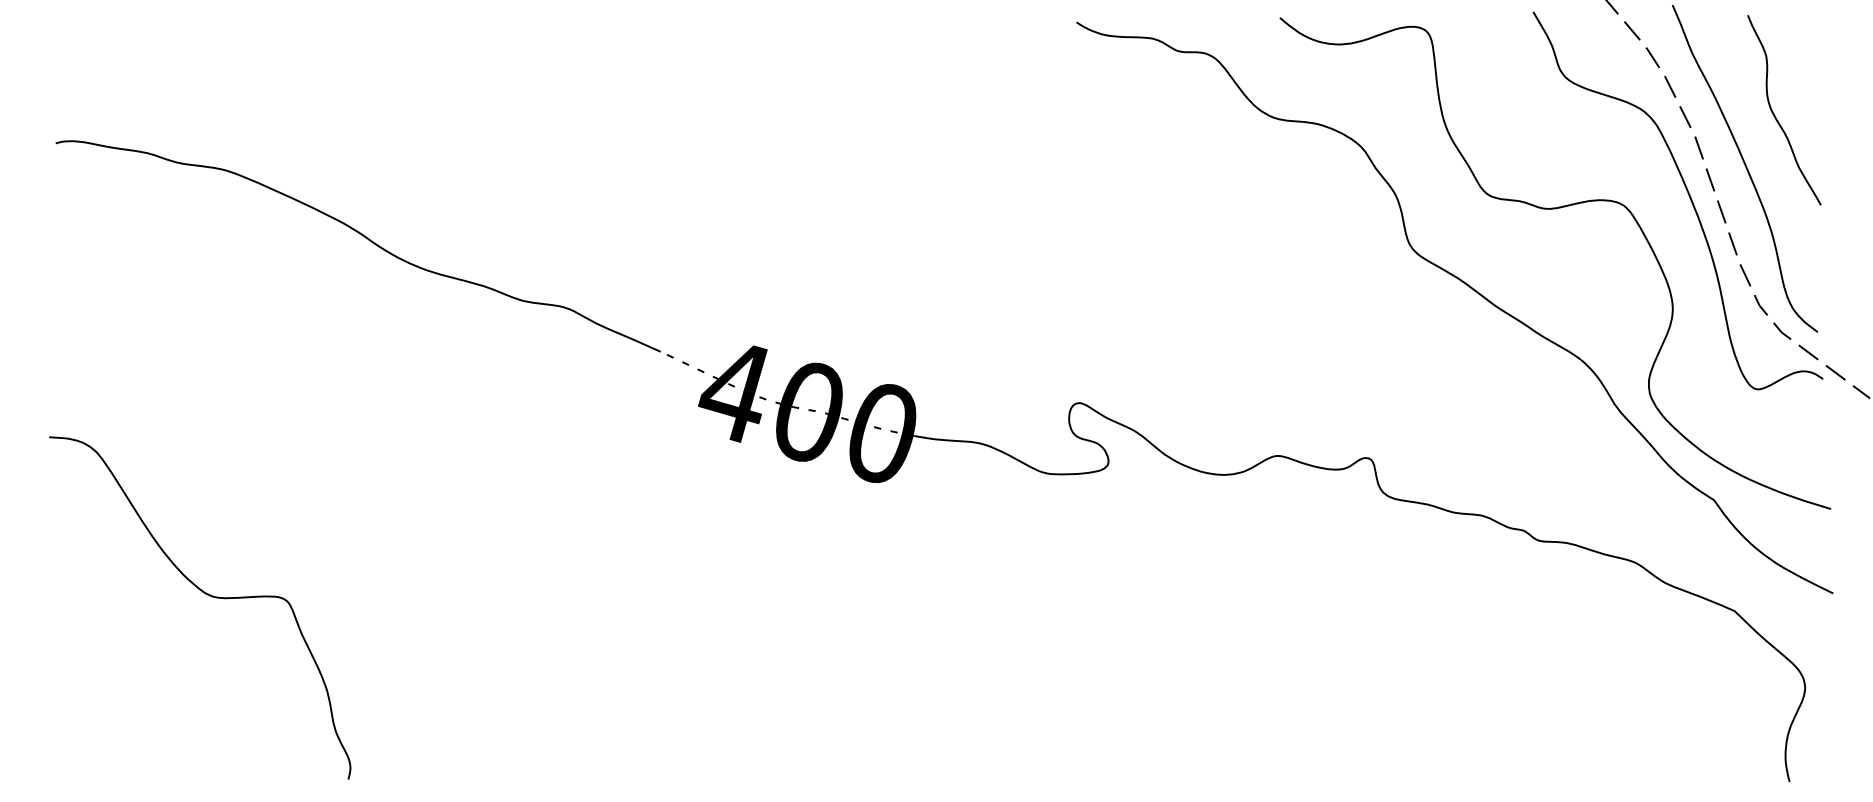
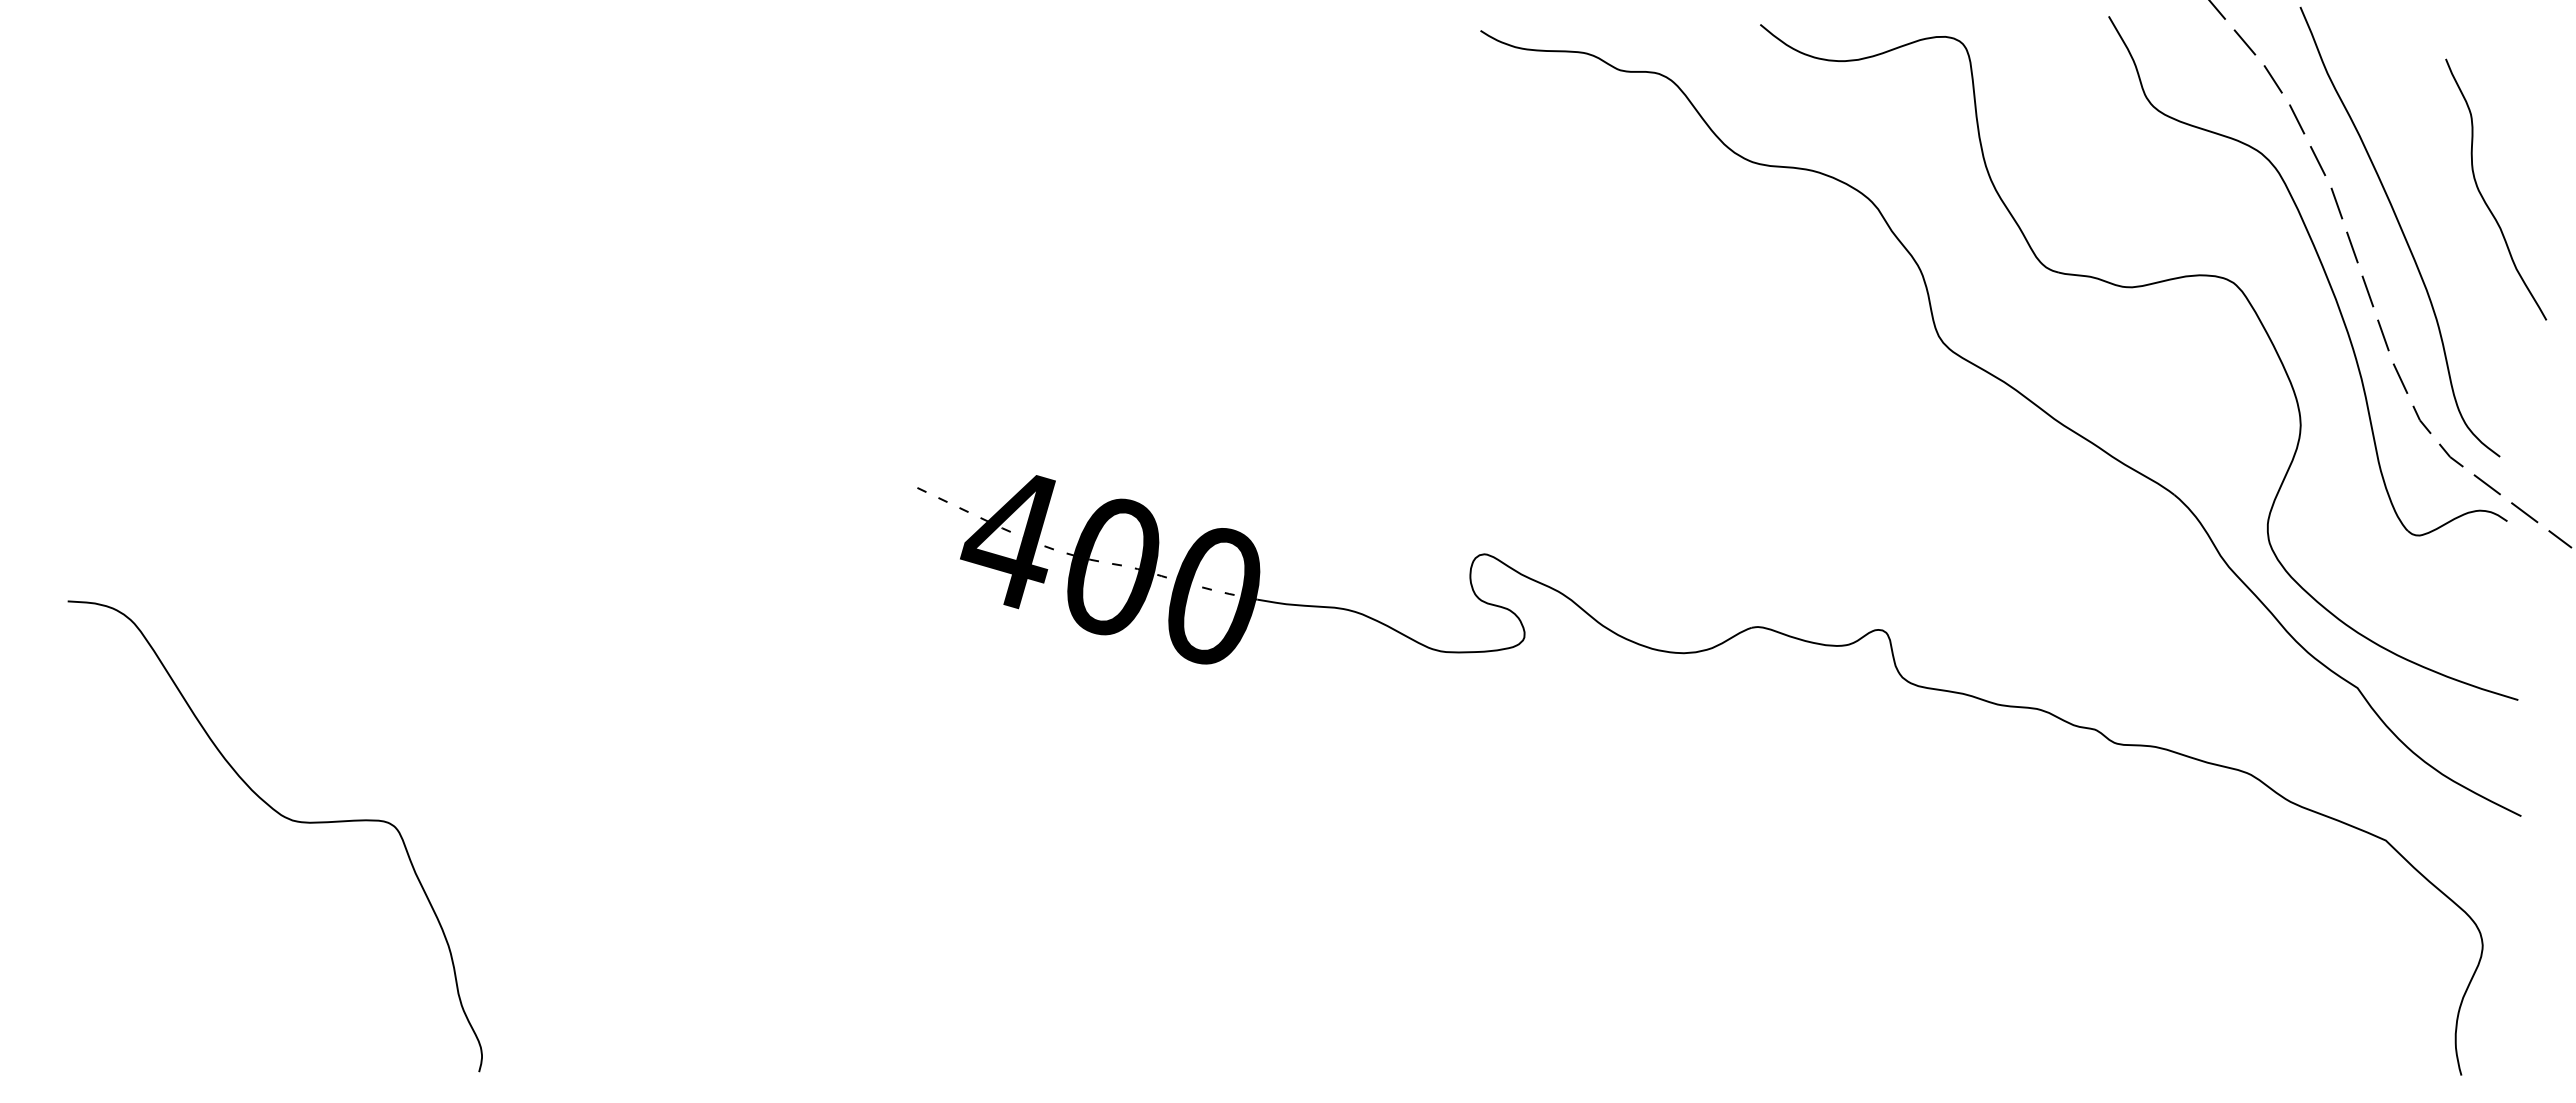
curve: (1775, 116) -> (2484, 198), moved
curve: (365, 238) -> (502, 327), removed

